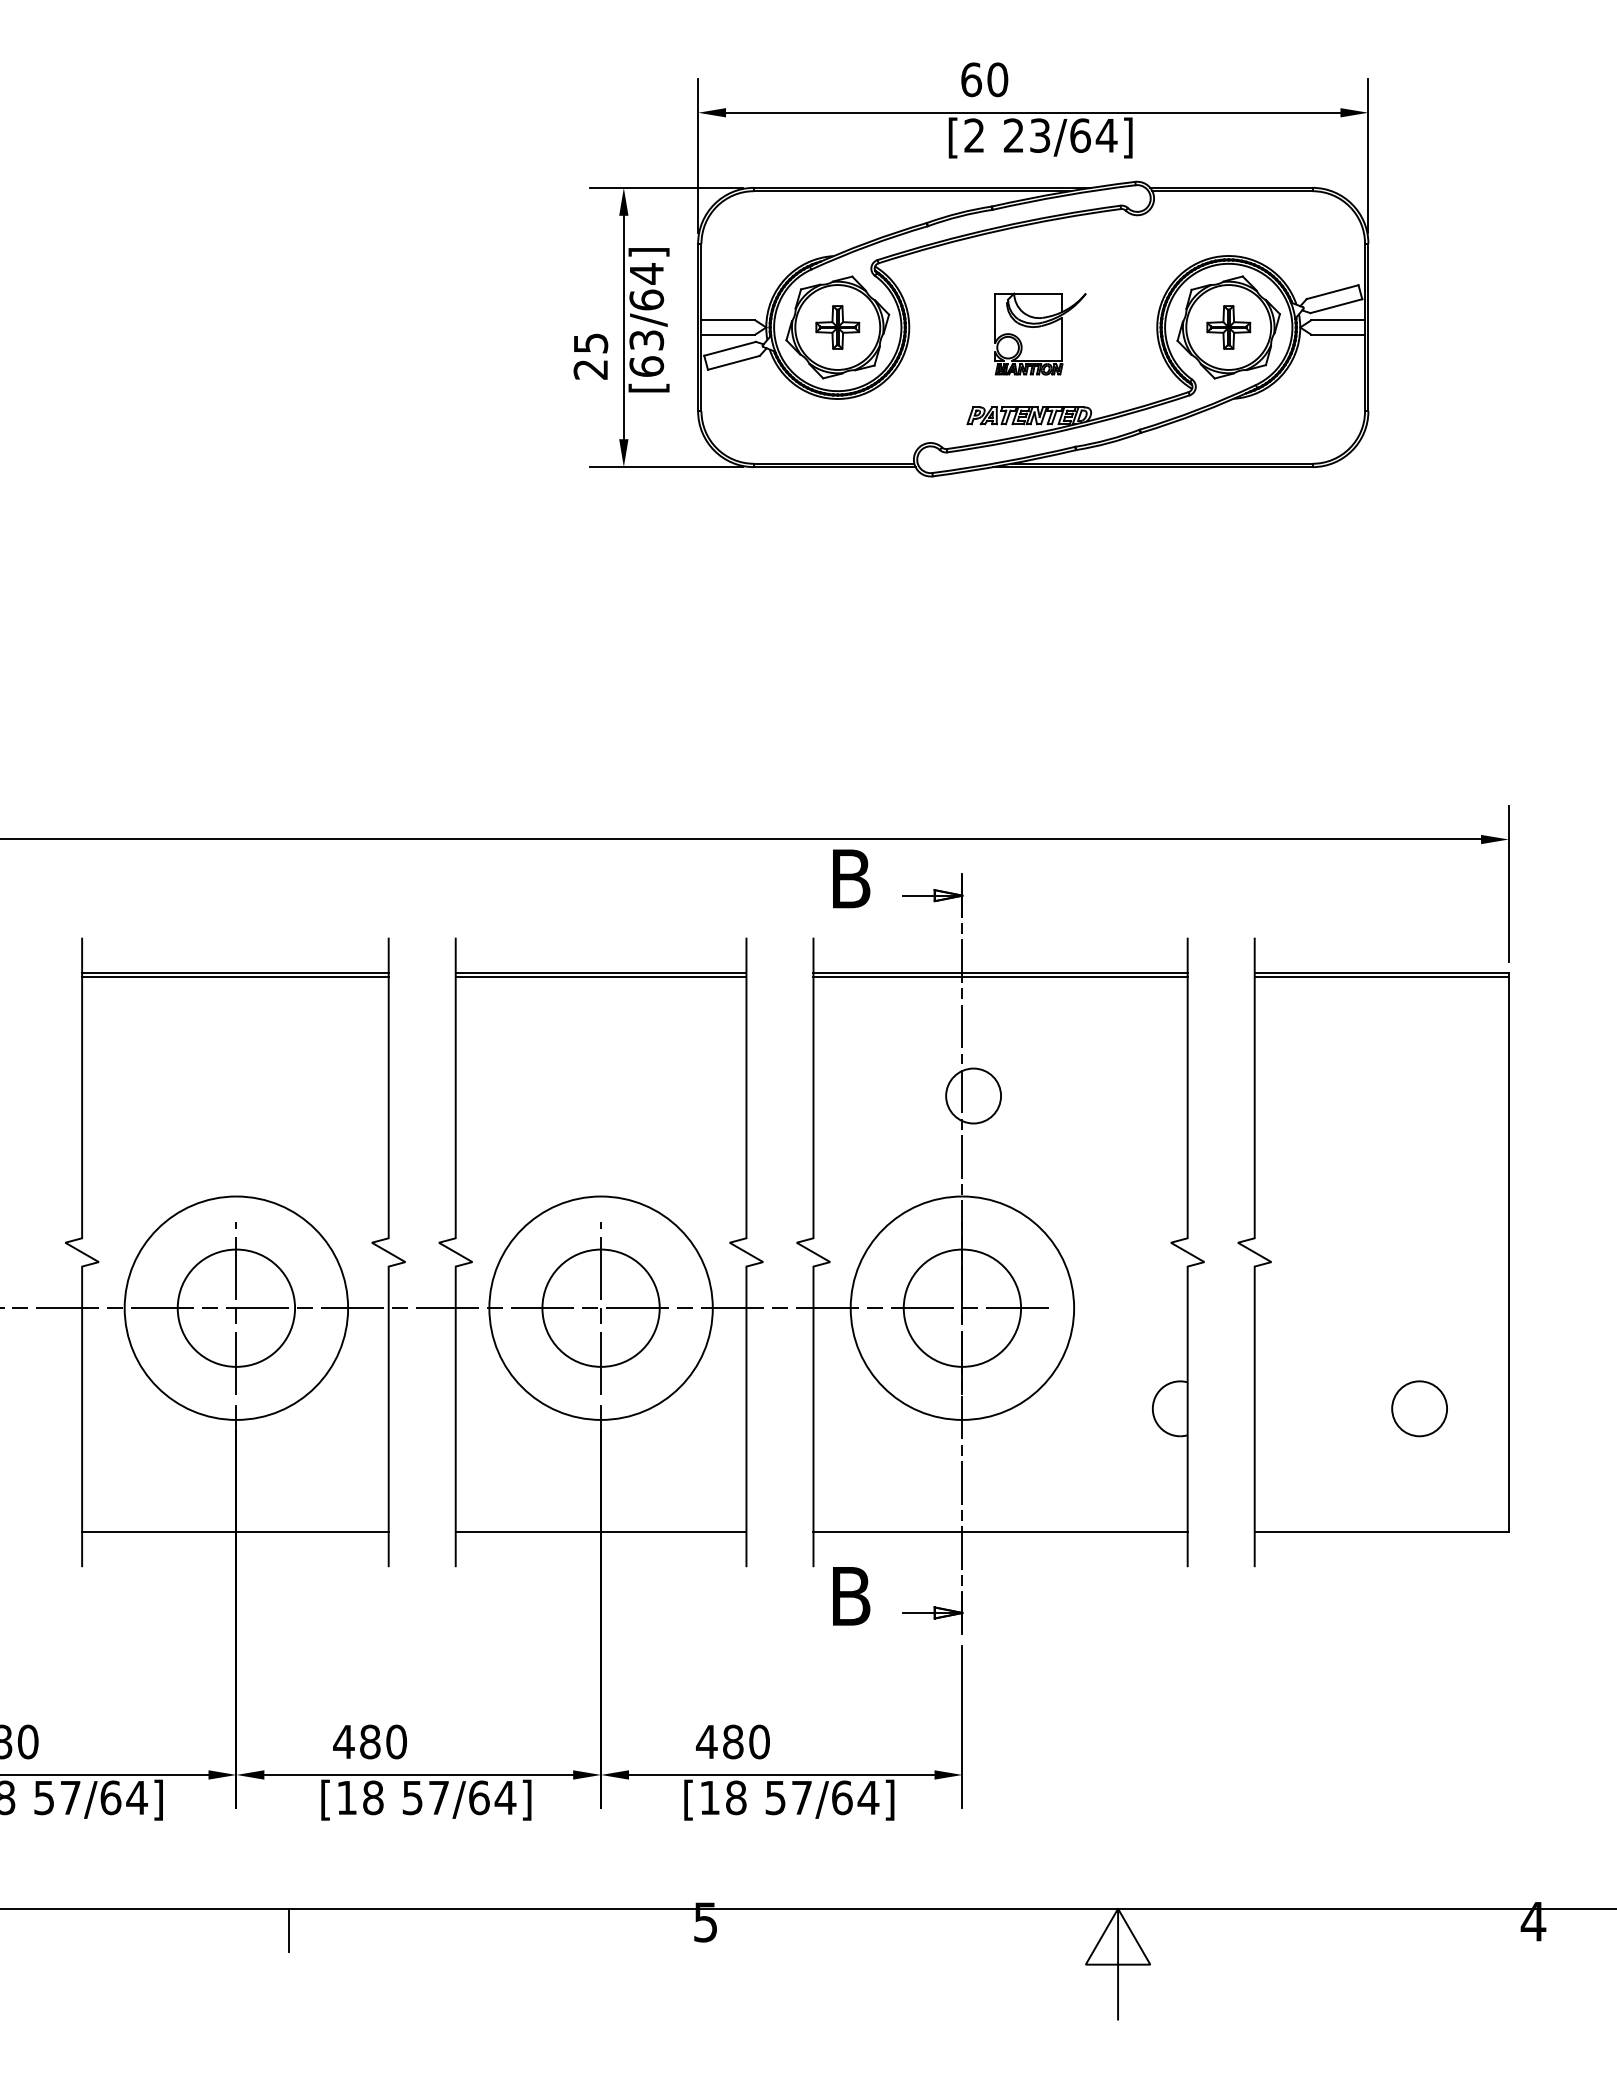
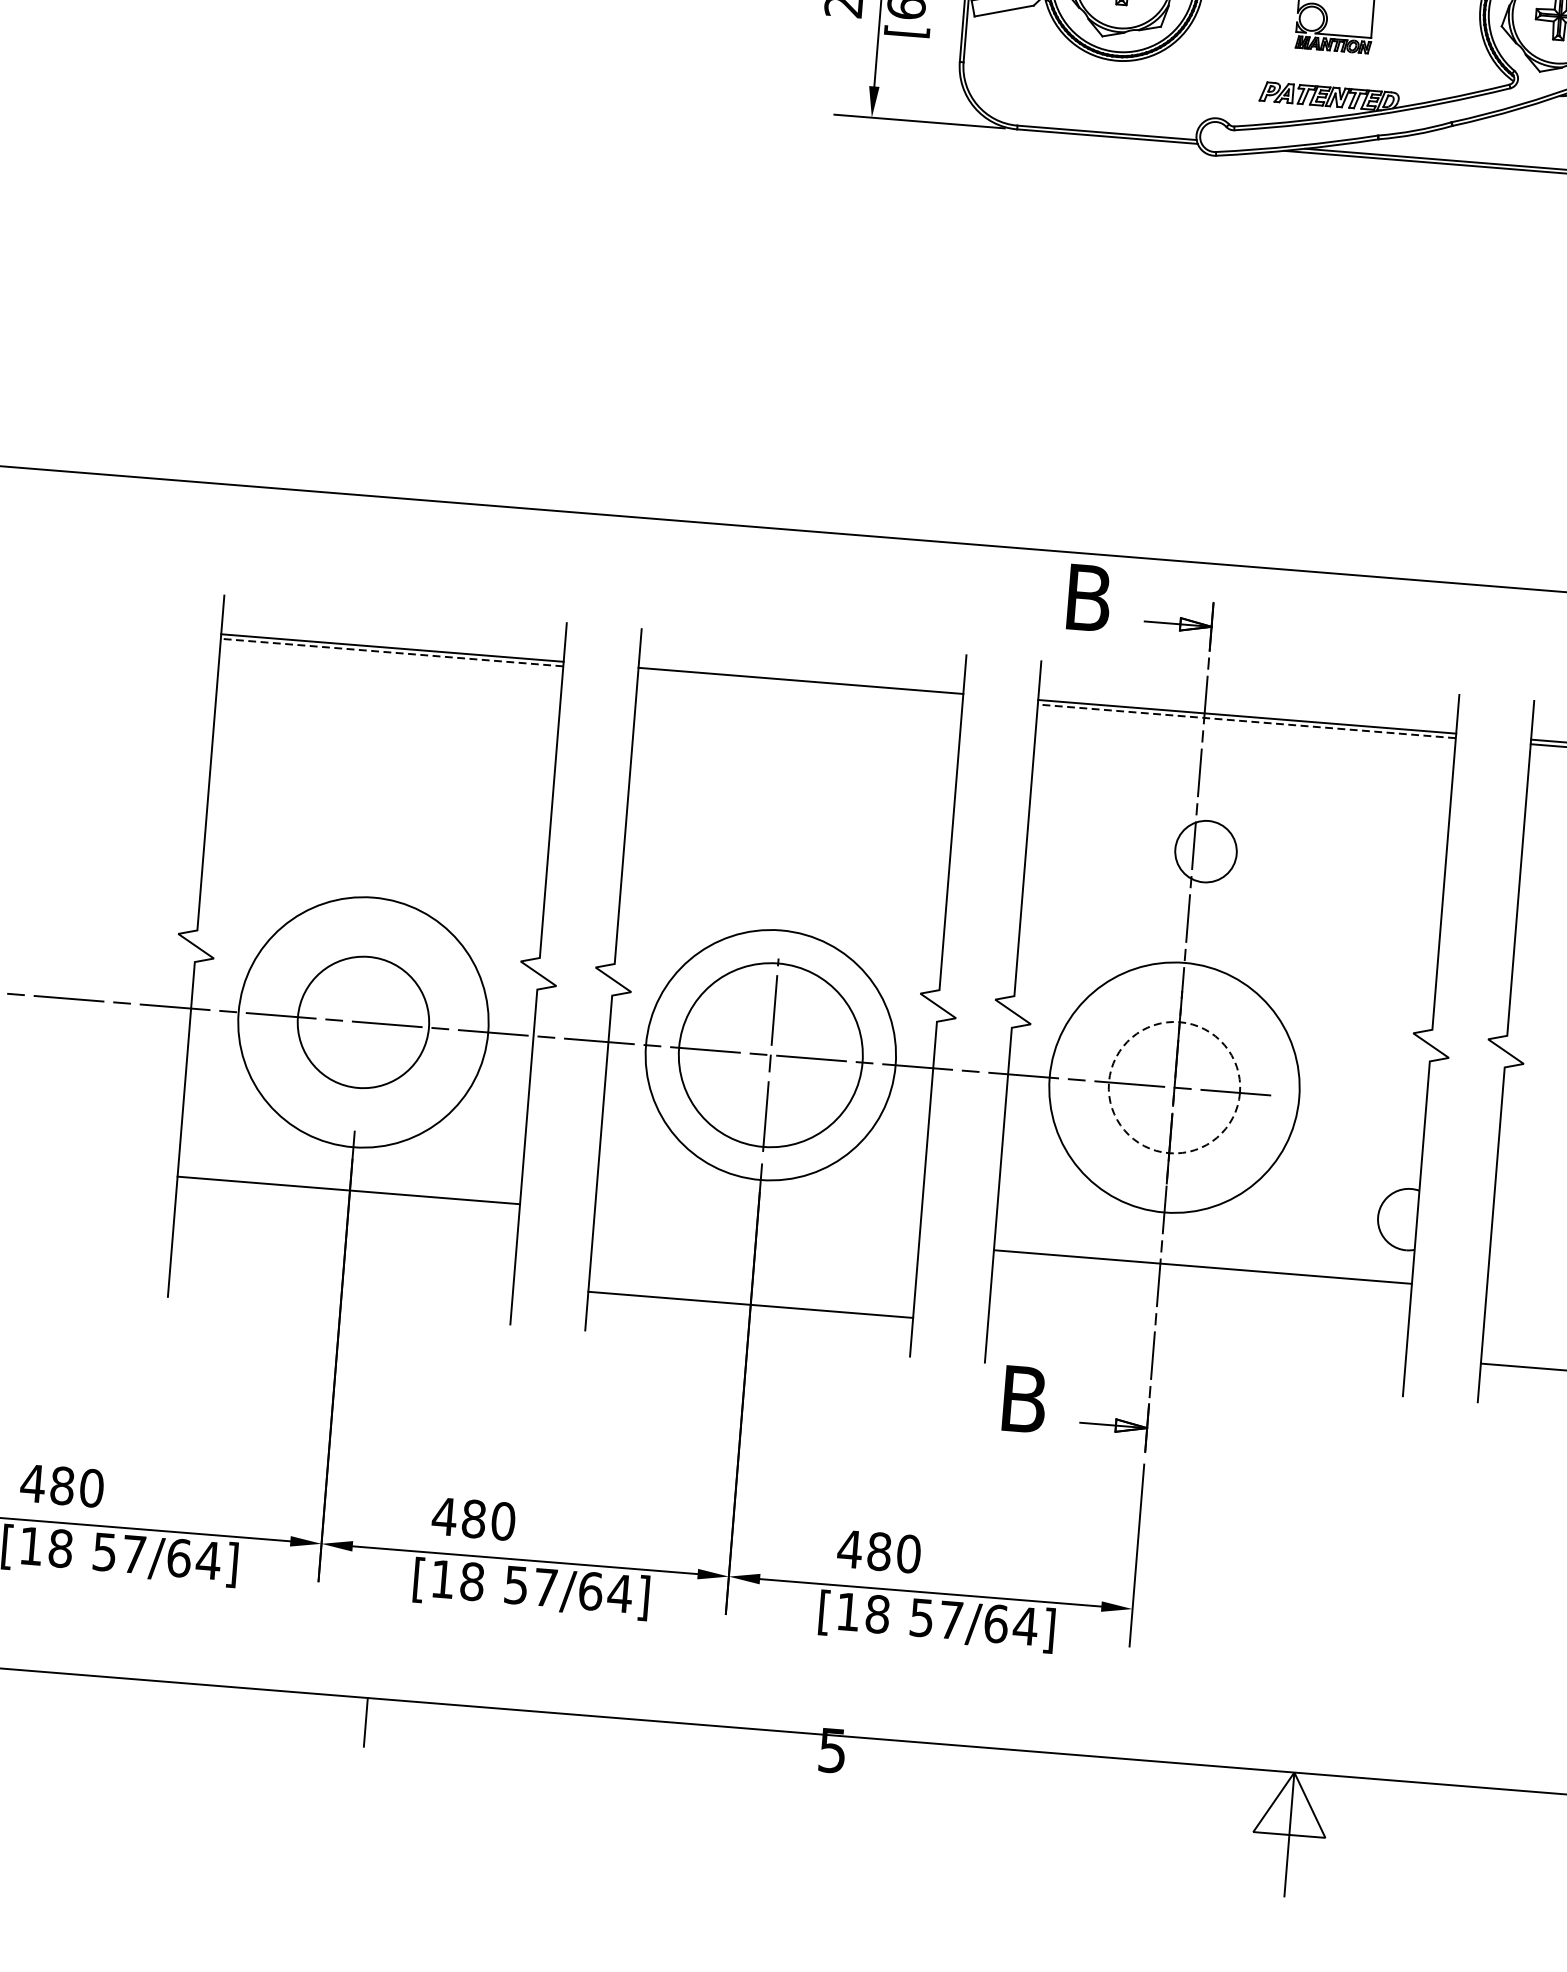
line: (234, 977) -> (391, 652), solid -> dashed
line: (600, 977) -> (799, 685), removed
line: (1000, 977) -> (1246, 721), solid -> dashed
line: (236, 1307) -> (363, 1021), removed
circle: (600, 1307) -> (770, 1054), size x1.4
circle: (962, 1307) -> (1174, 1086), solid -> dashed
line: (235, 1531) -> (348, 1190), moved
line: (1000, 1531) -> (1202, 1266), moved

